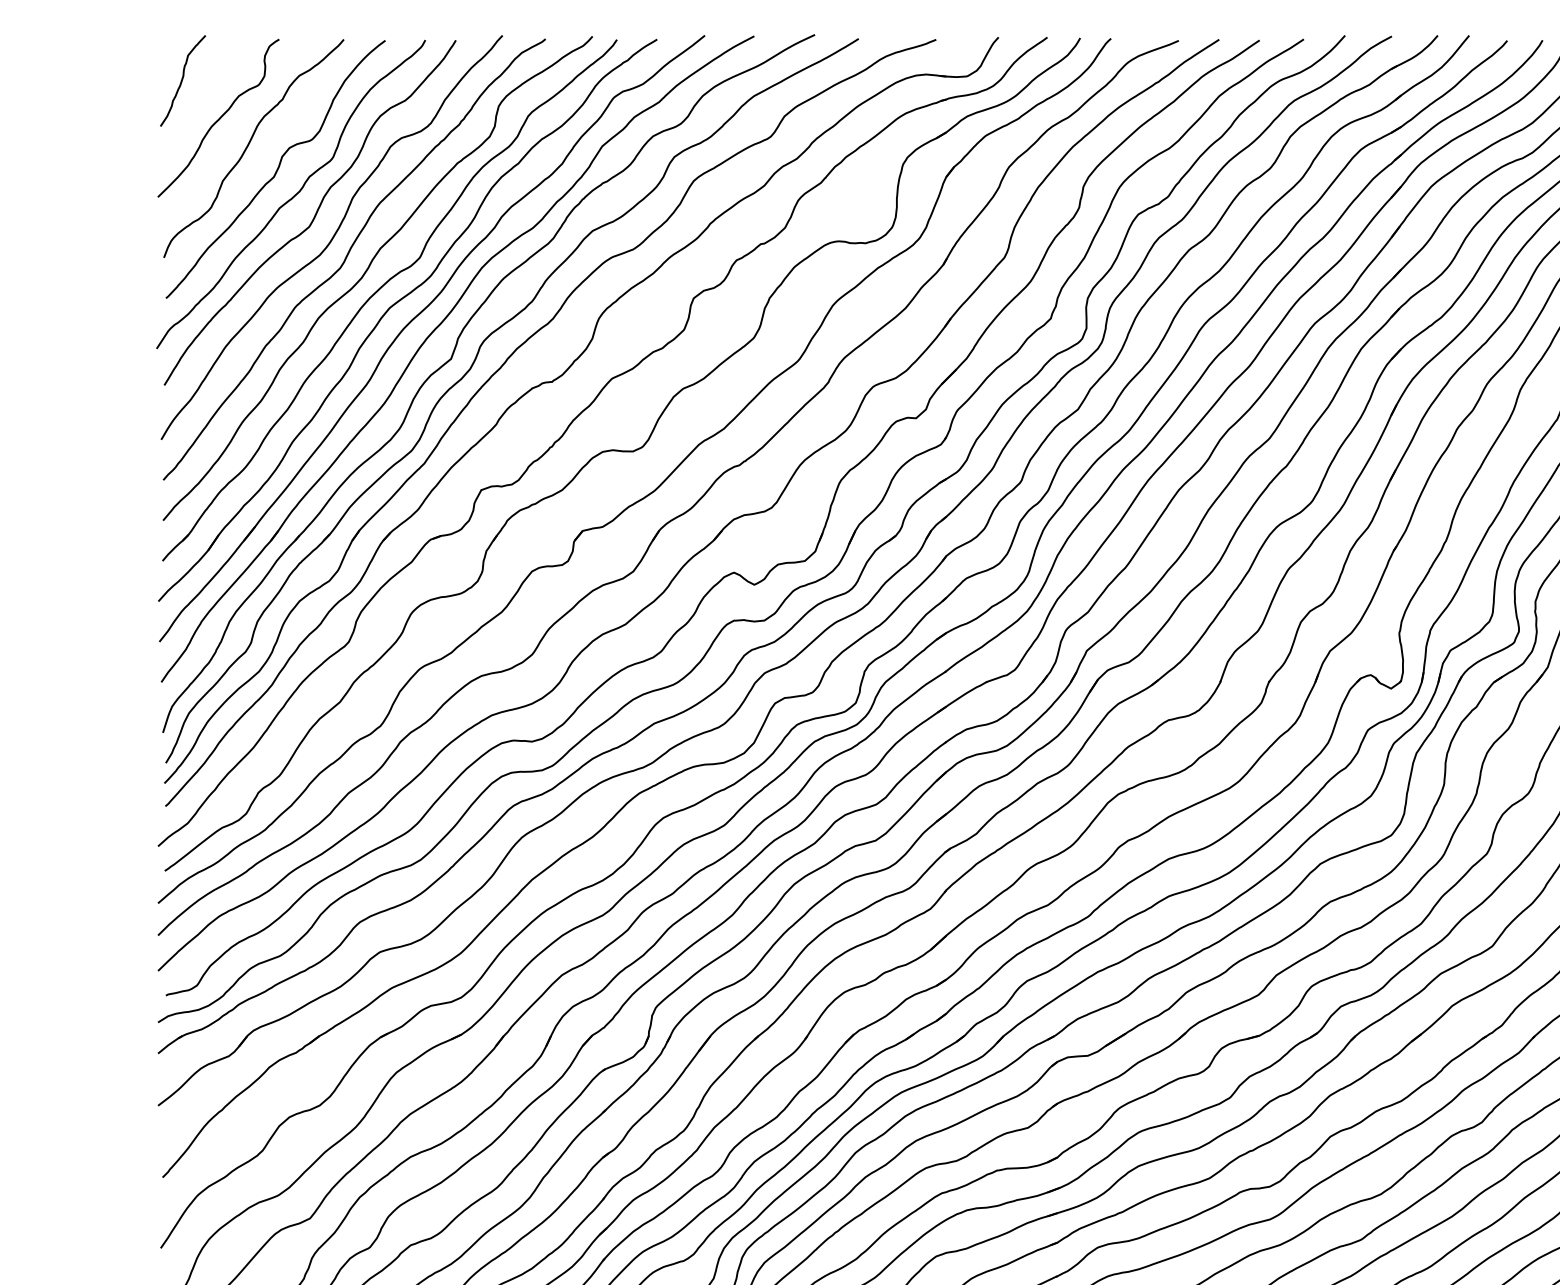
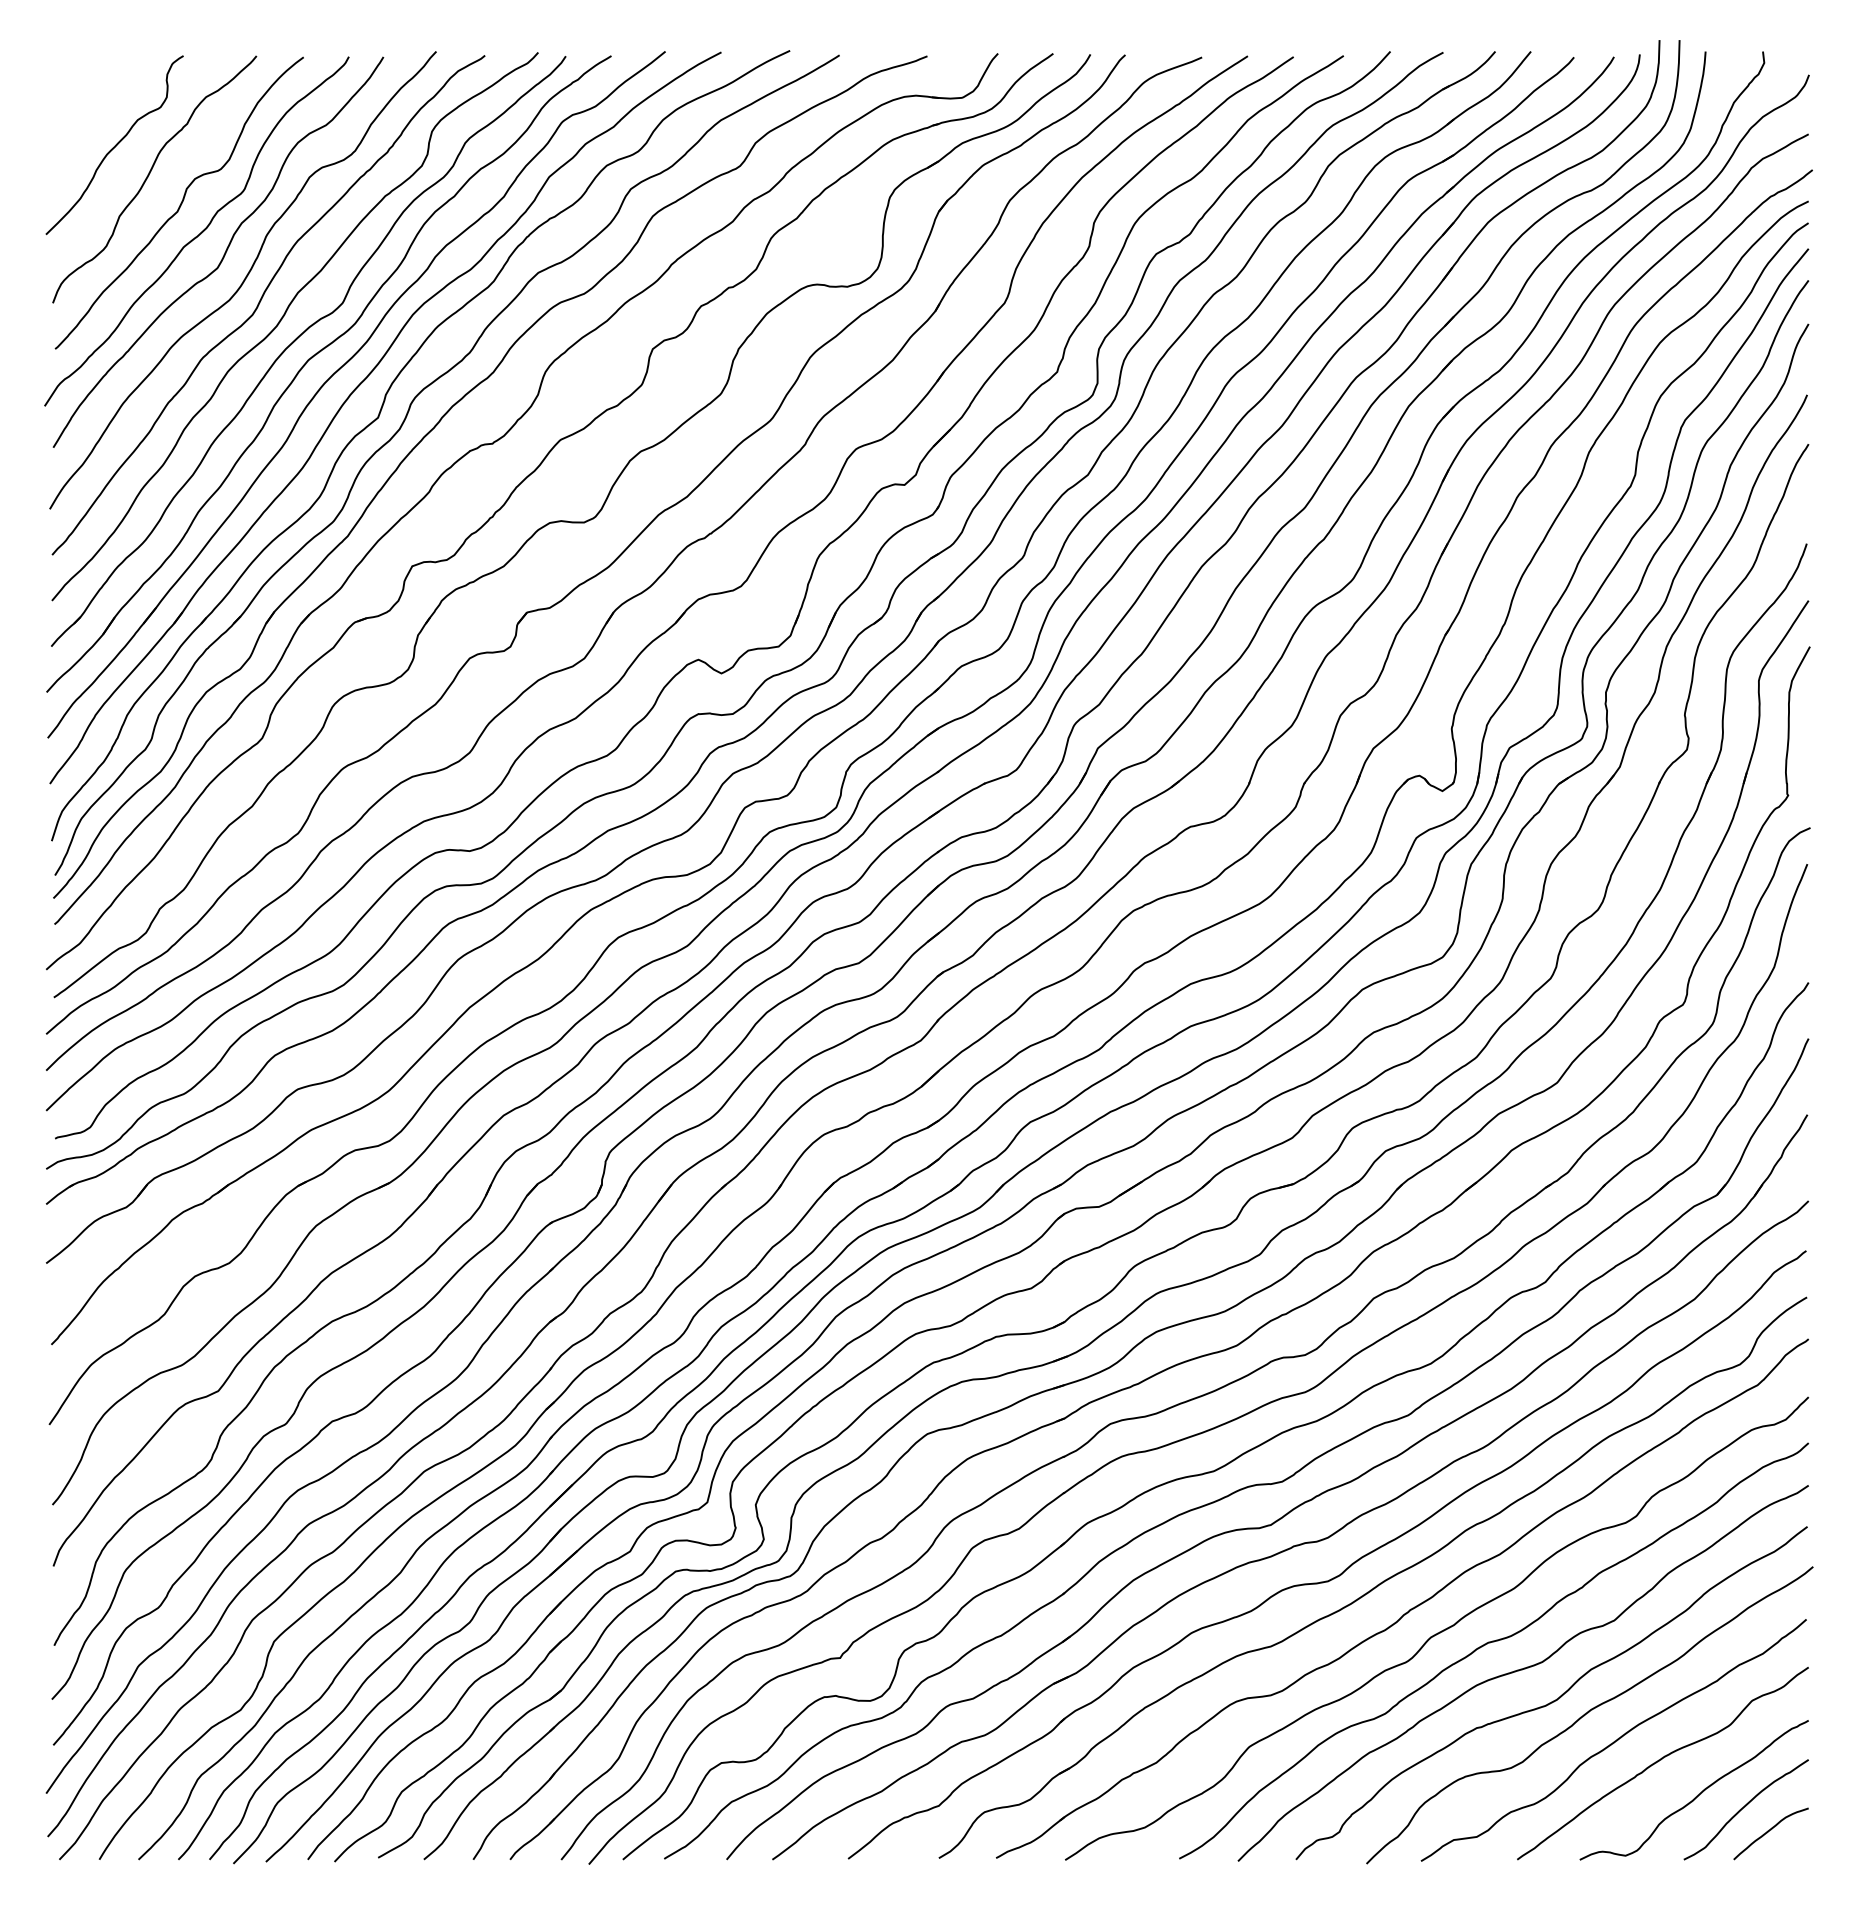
curve: (183, 80) -> (74, 102), removed

